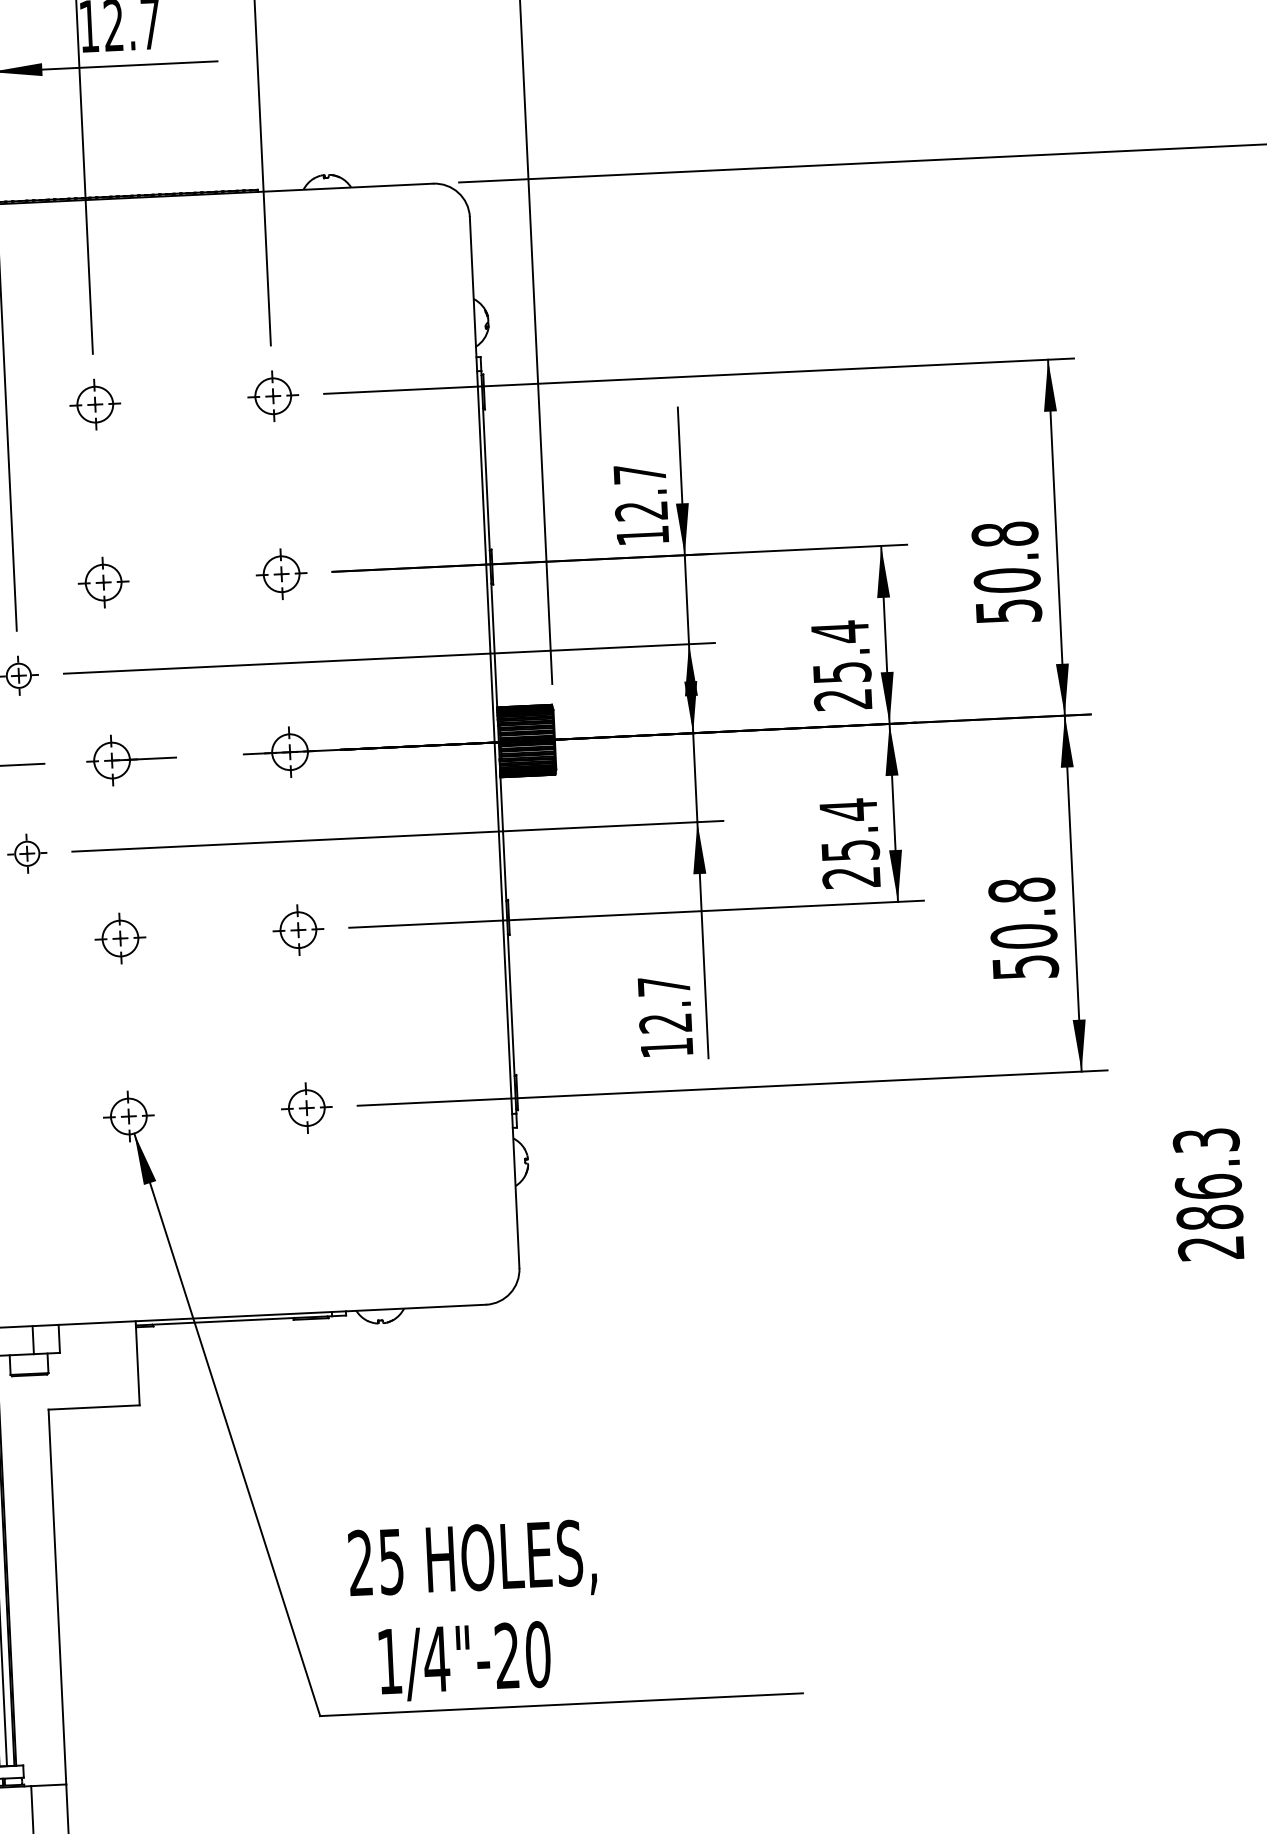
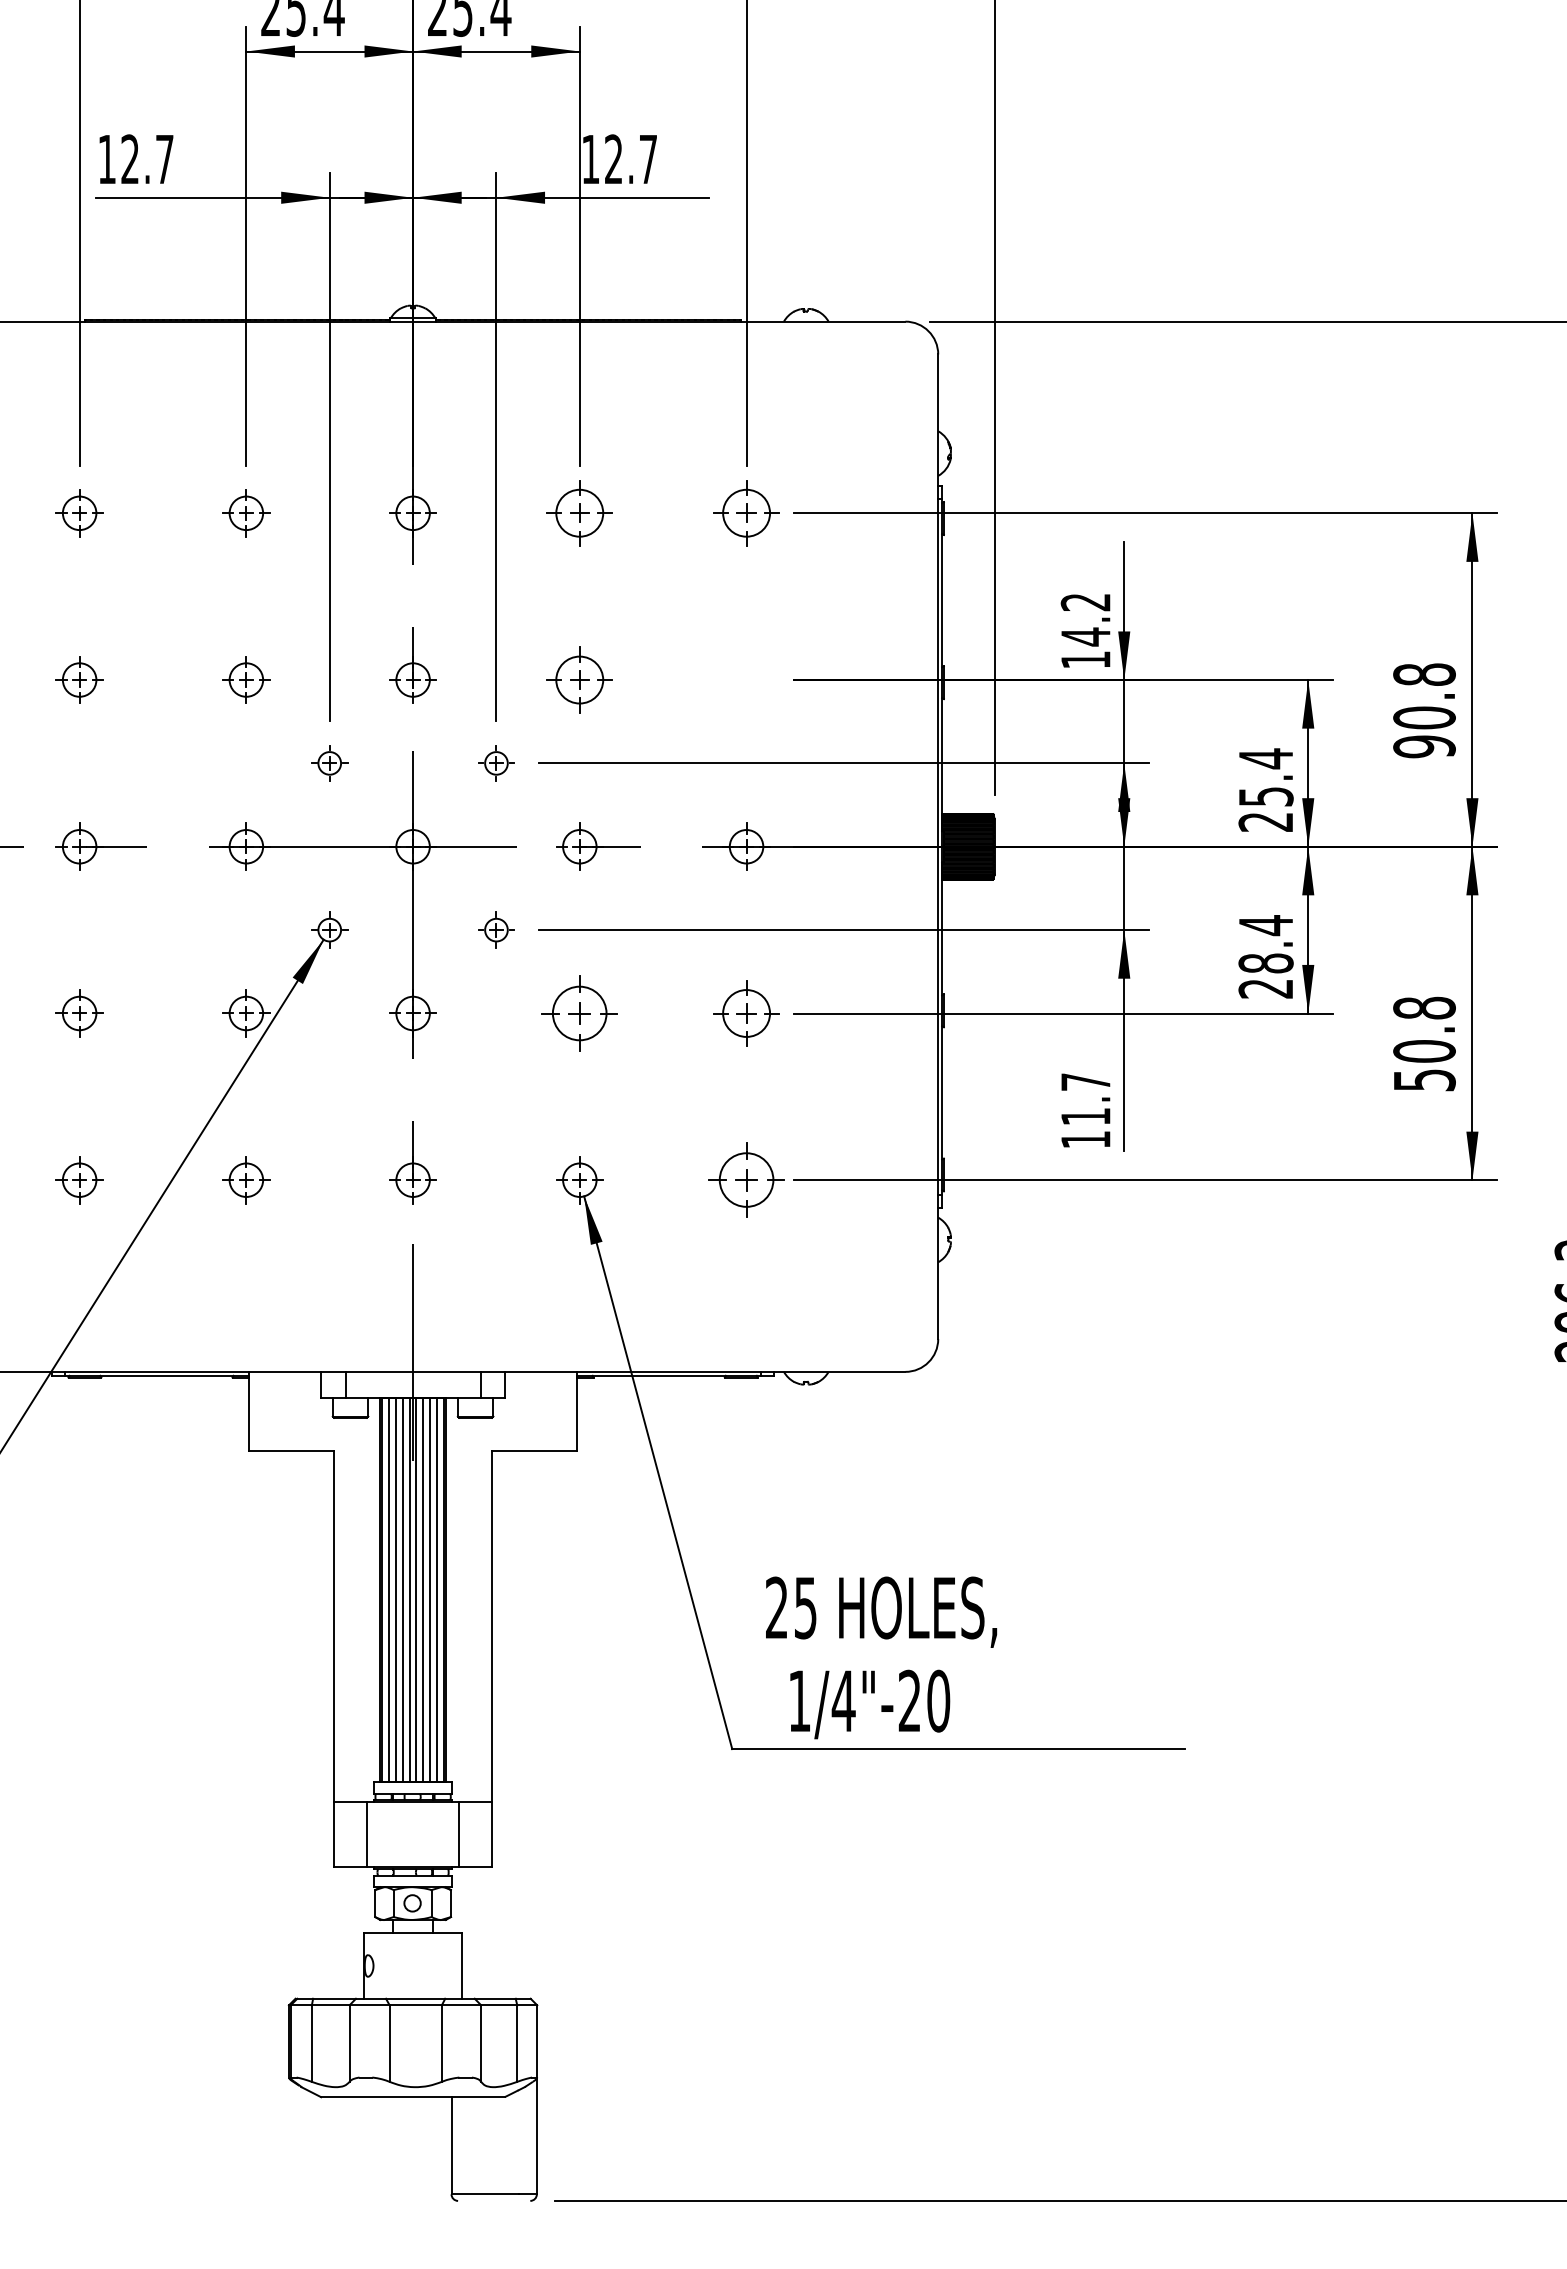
part: (273, 396) -> (746, 513), size x1.4
part: (94, 404) -> (579, 513), size x1.4
text: (640, 493) -> (1085, 620), 12.7 -> 14.2
part: (281, 573) -> (746, 679), removed
part: (103, 582) -> (579, 679), size x1.4
text: (1008, 611) -> (1424, 746), 50.8 -> 90.8
text: (849, 850) -> (1265, 963), 25.4 -> 28.4
part: (298, 930) -> (746, 1013), size x1.4
part: (120, 938) -> (579, 1013), size x1.6
text: (665, 1023) -> (1085, 1116), 12.7 -> 11.7
part: (306, 1108) -> (746, 1180), size x1.6

